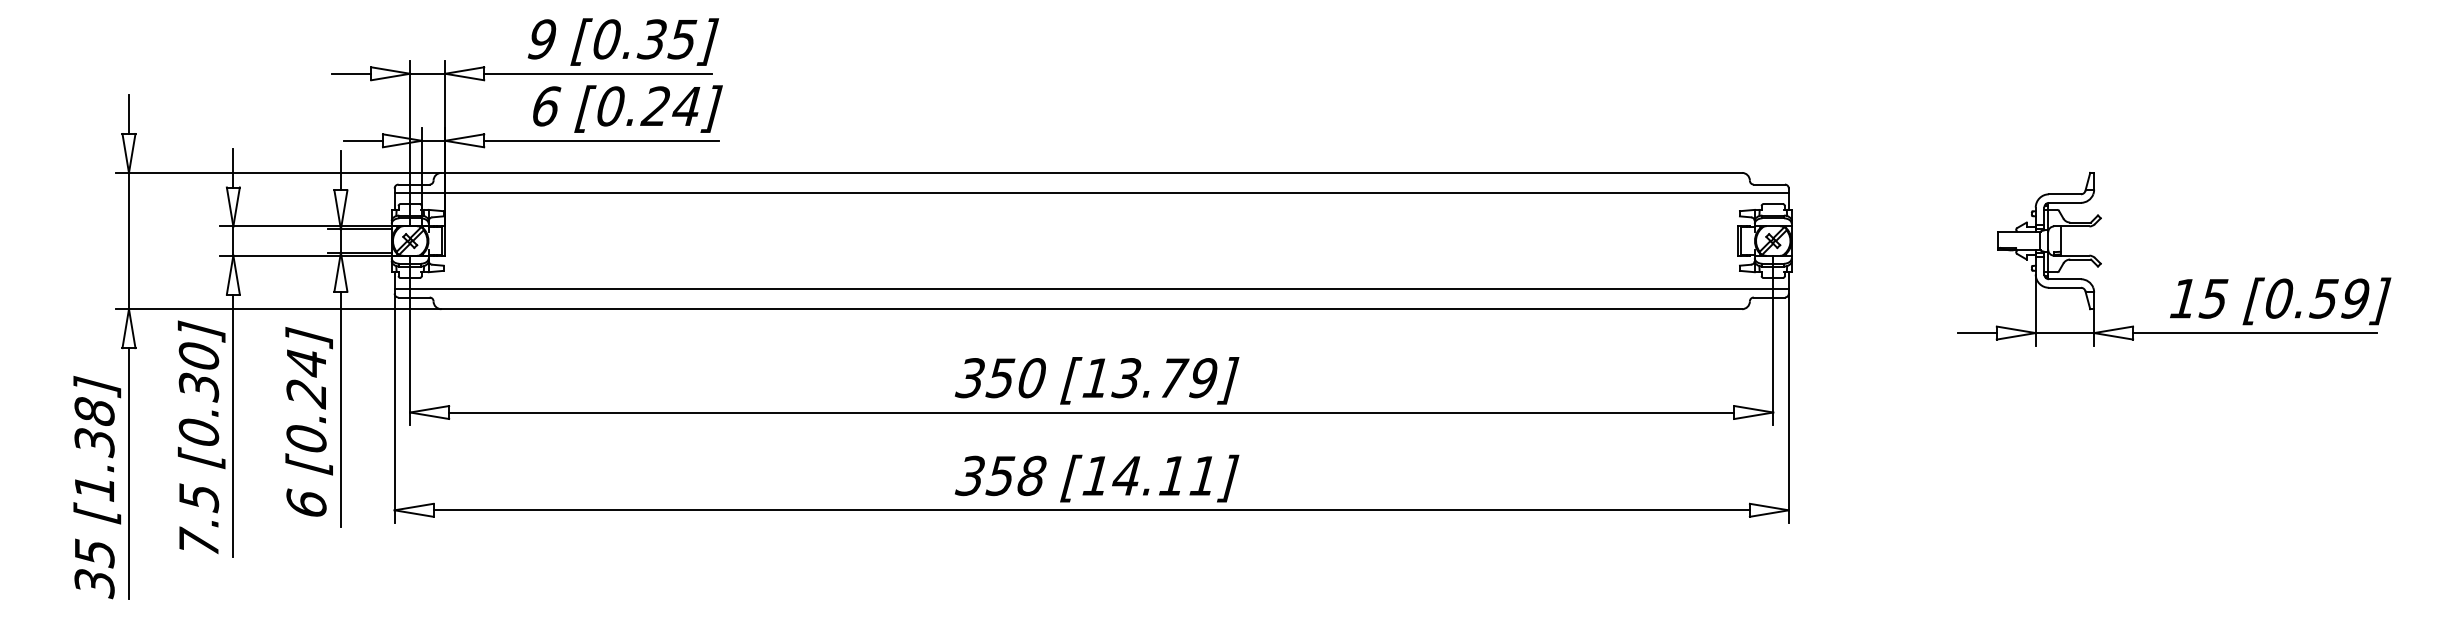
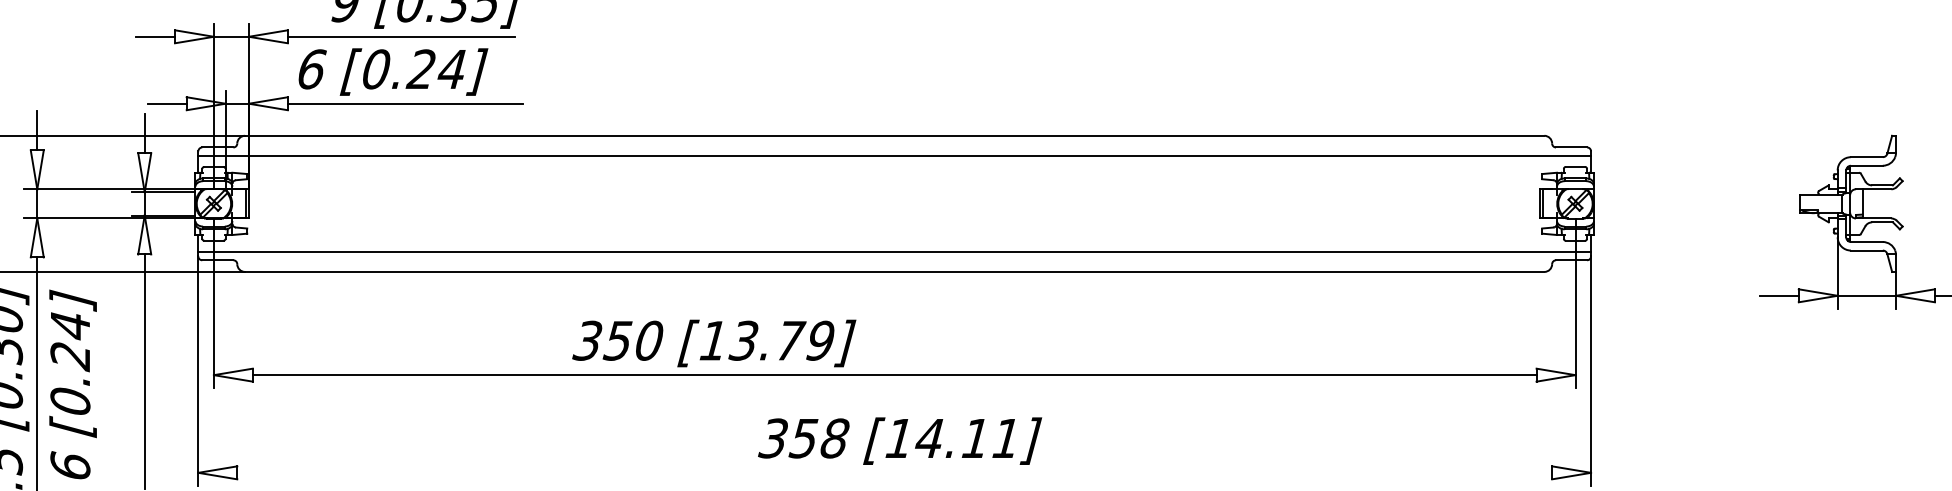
text: (627, 108) -> (393, 71), moved
text: (1096, 380) -> (713, 343), moved
text: (308, 421) -> (72, 384), moved
line: (1091, 510) -> (894, 473), removed

